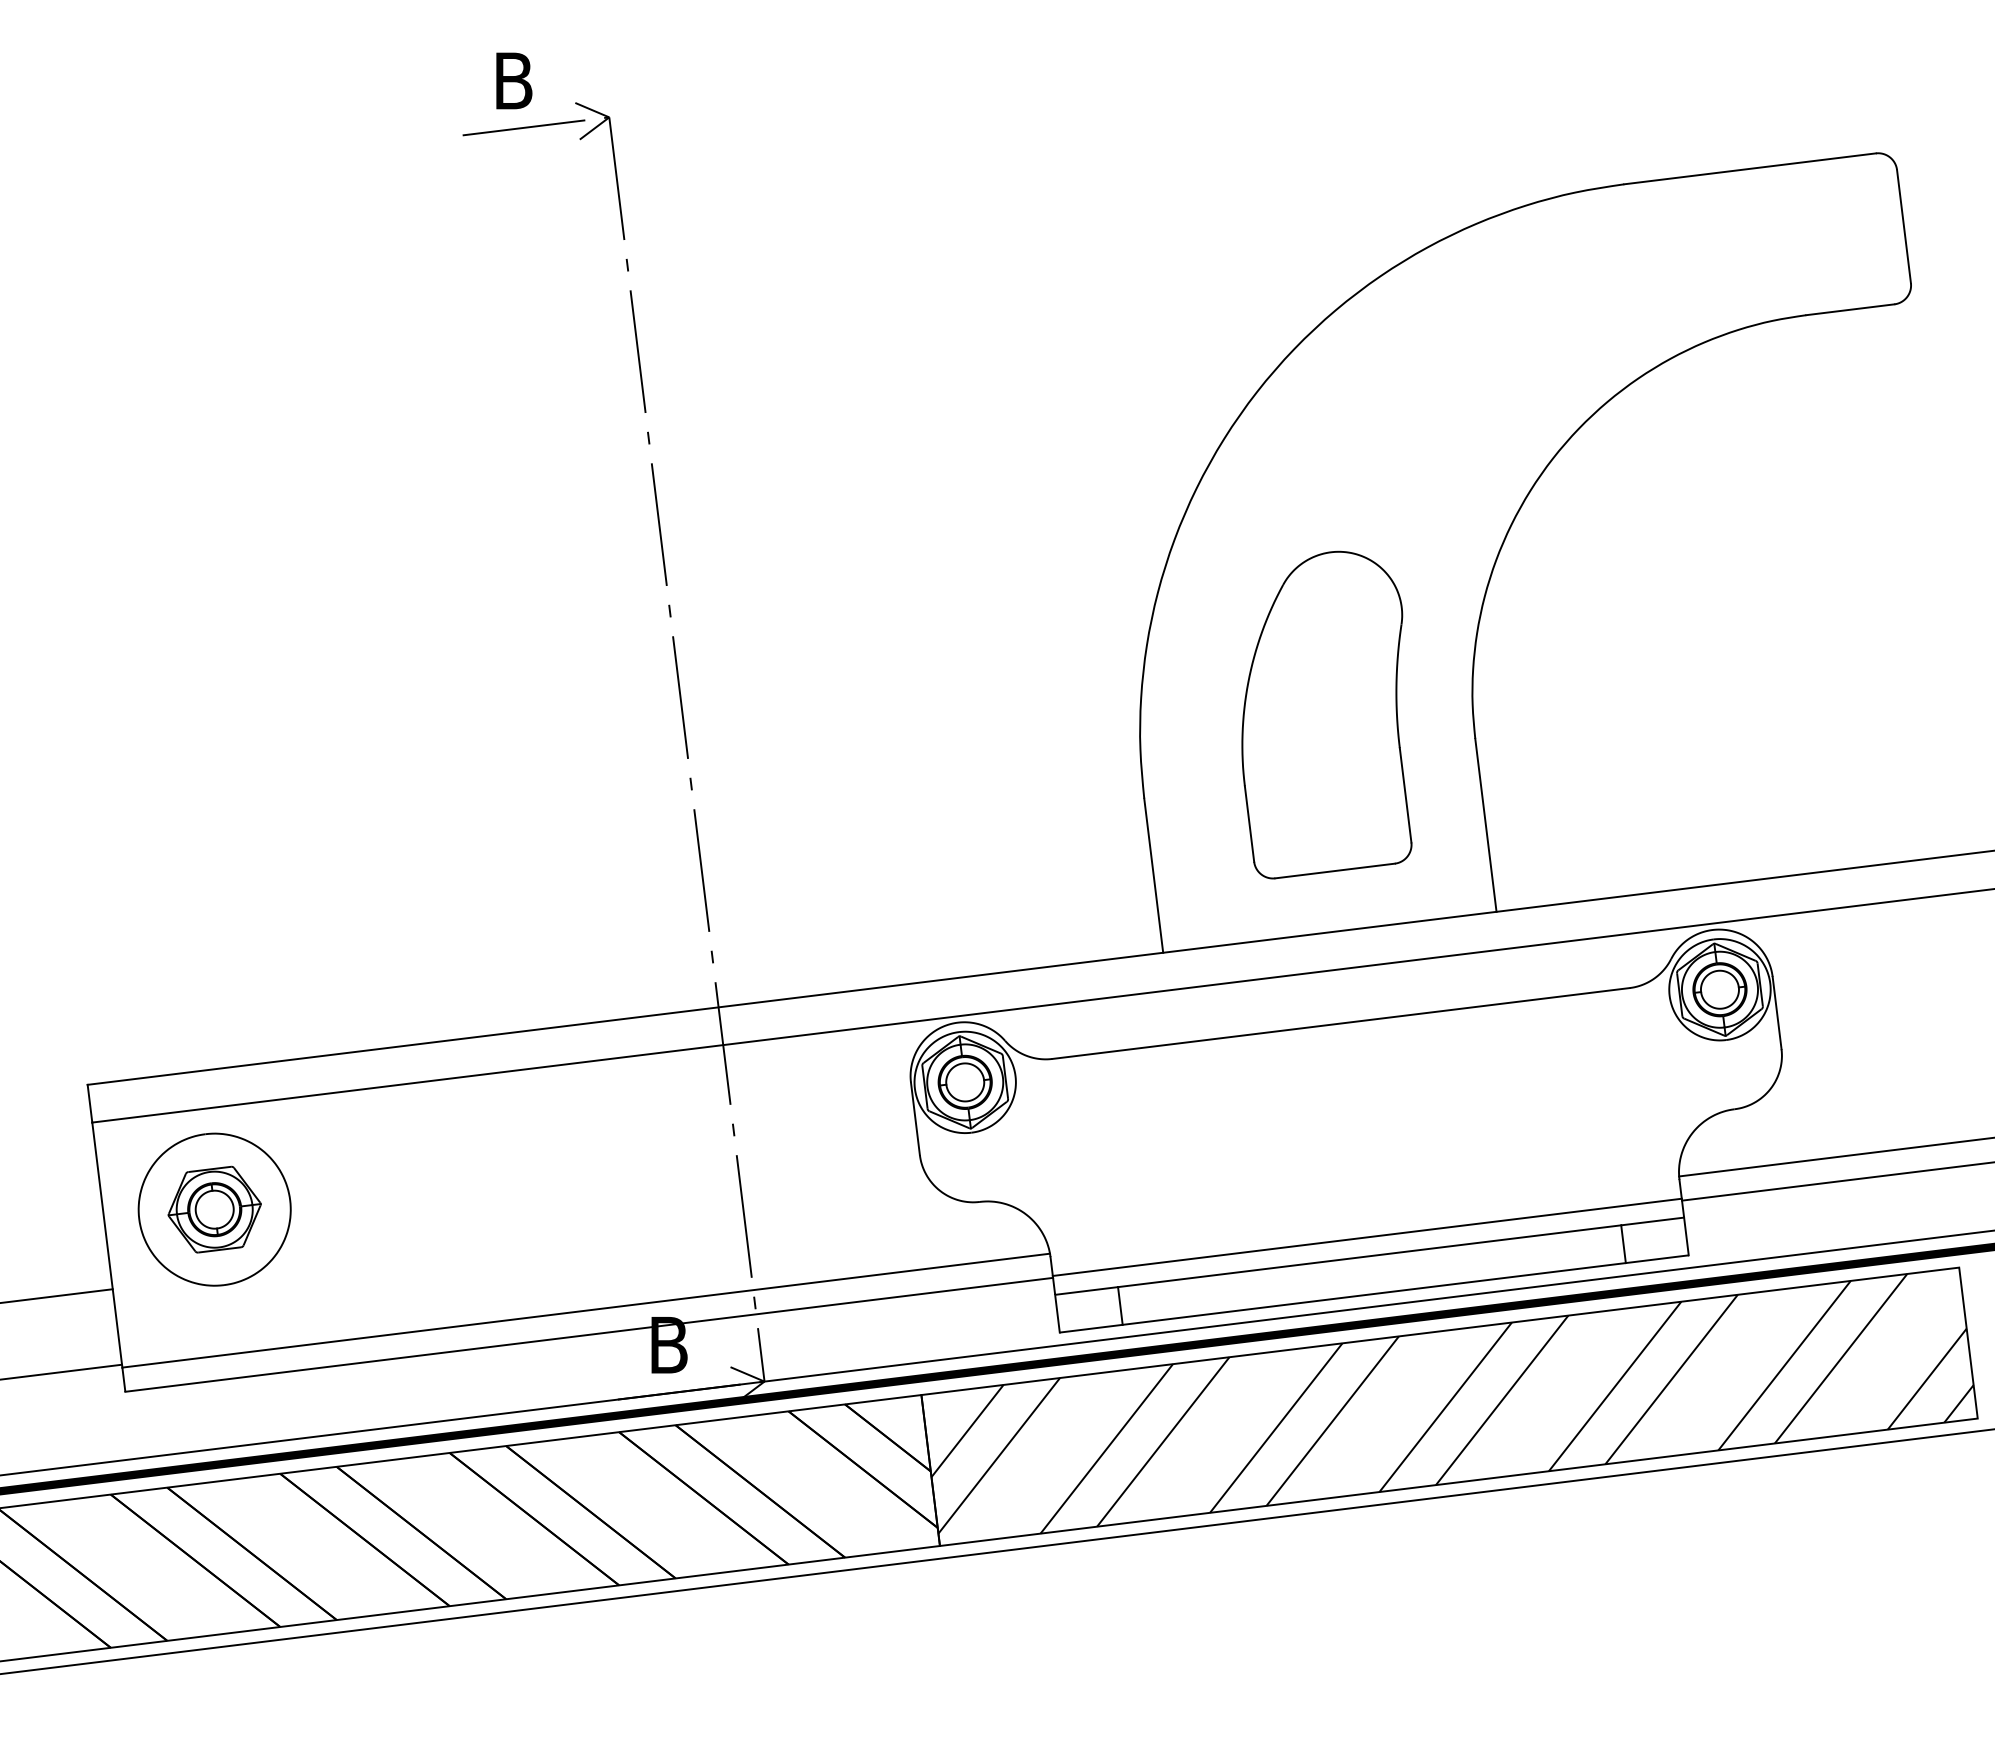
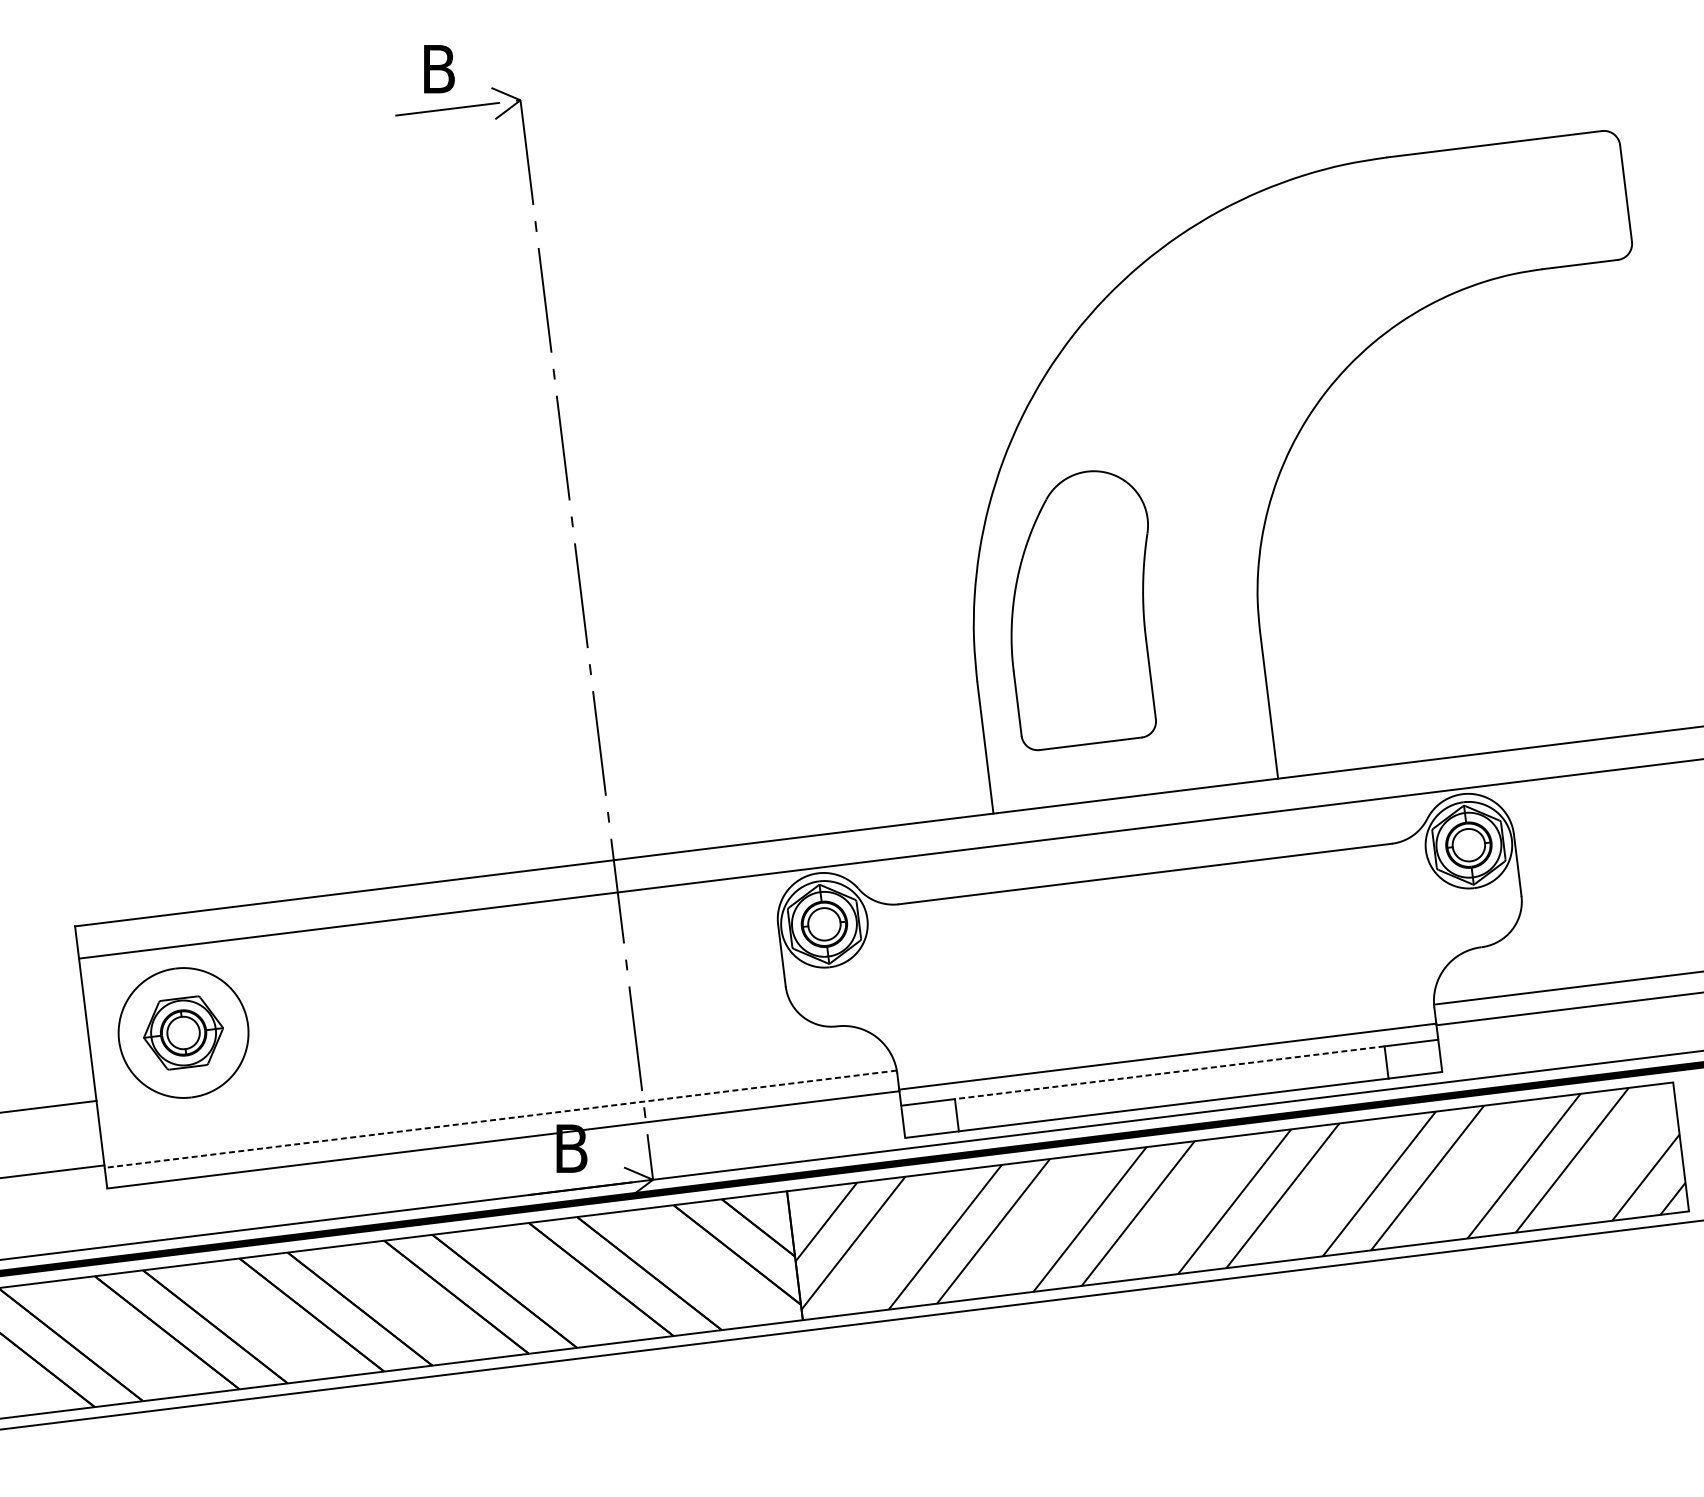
part: (1326, 714) -> (1083, 610), moved
line: (1369, 1256) -> (1169, 1072), solid -> dashed
line: (585, 1310) -> (500, 1119), solid -> dashed

